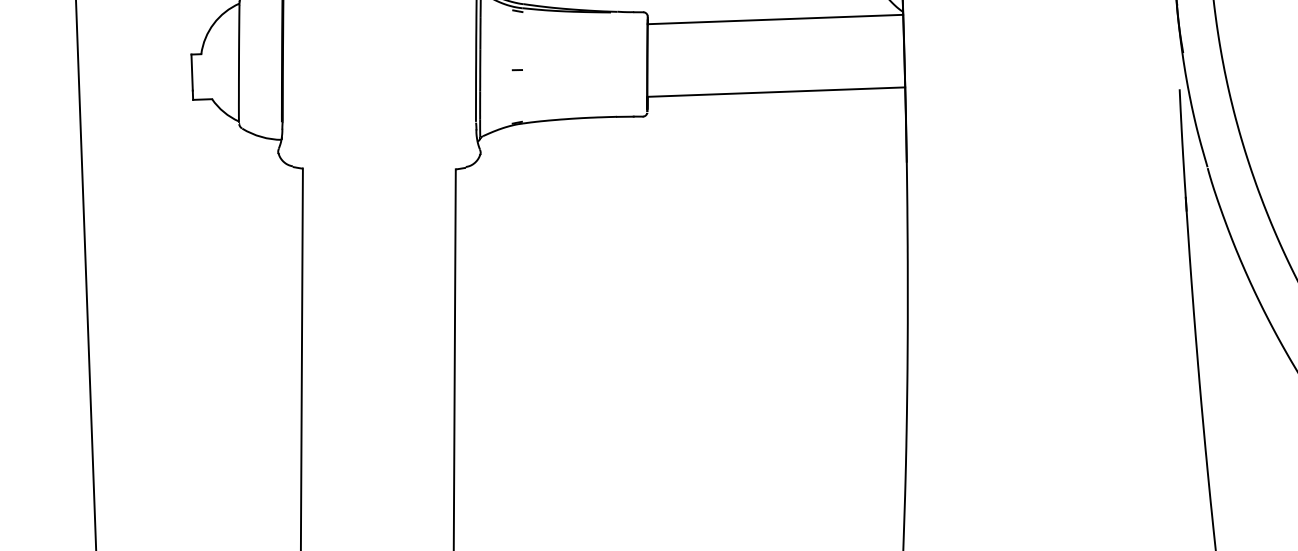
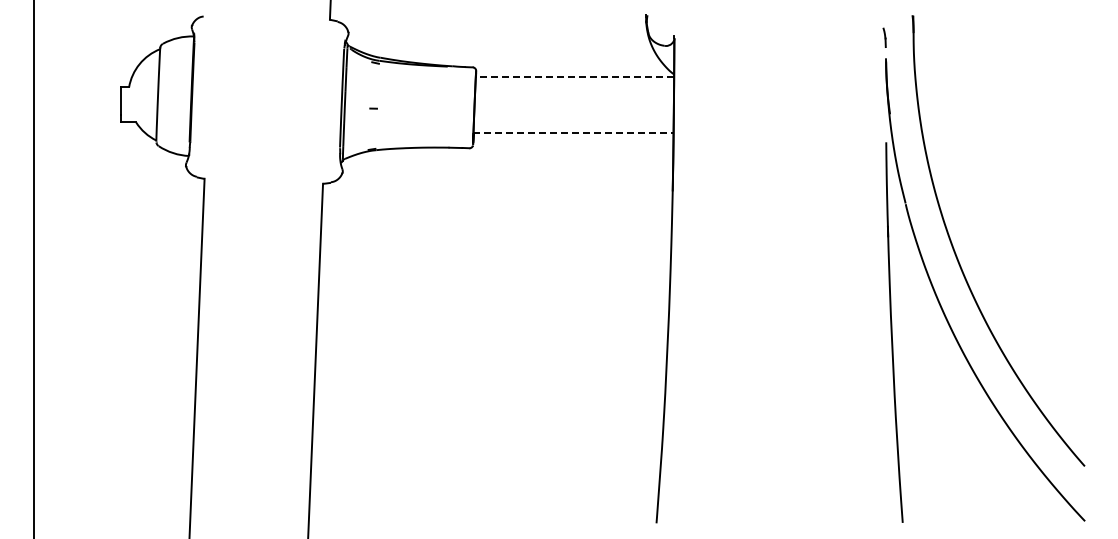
line: (774, 19) -> (574, 76), solid -> dashed
line: (777, 92) -> (574, 133), solid -> dashed

